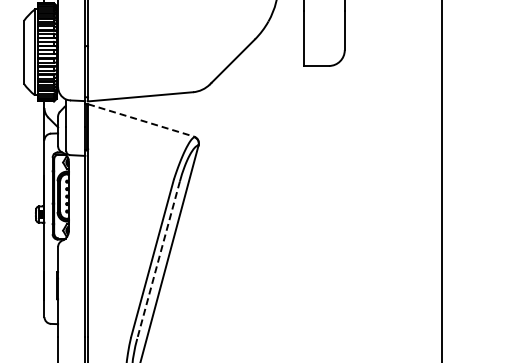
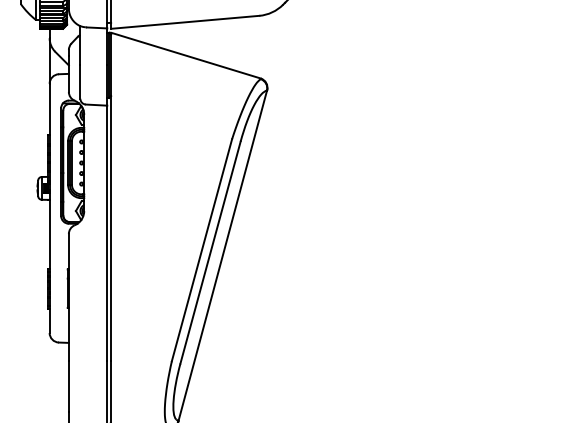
line: (141, 120) -> (186, 55), dashed -> solid
line: (158, 260) -> (210, 253), dashed -> solid

